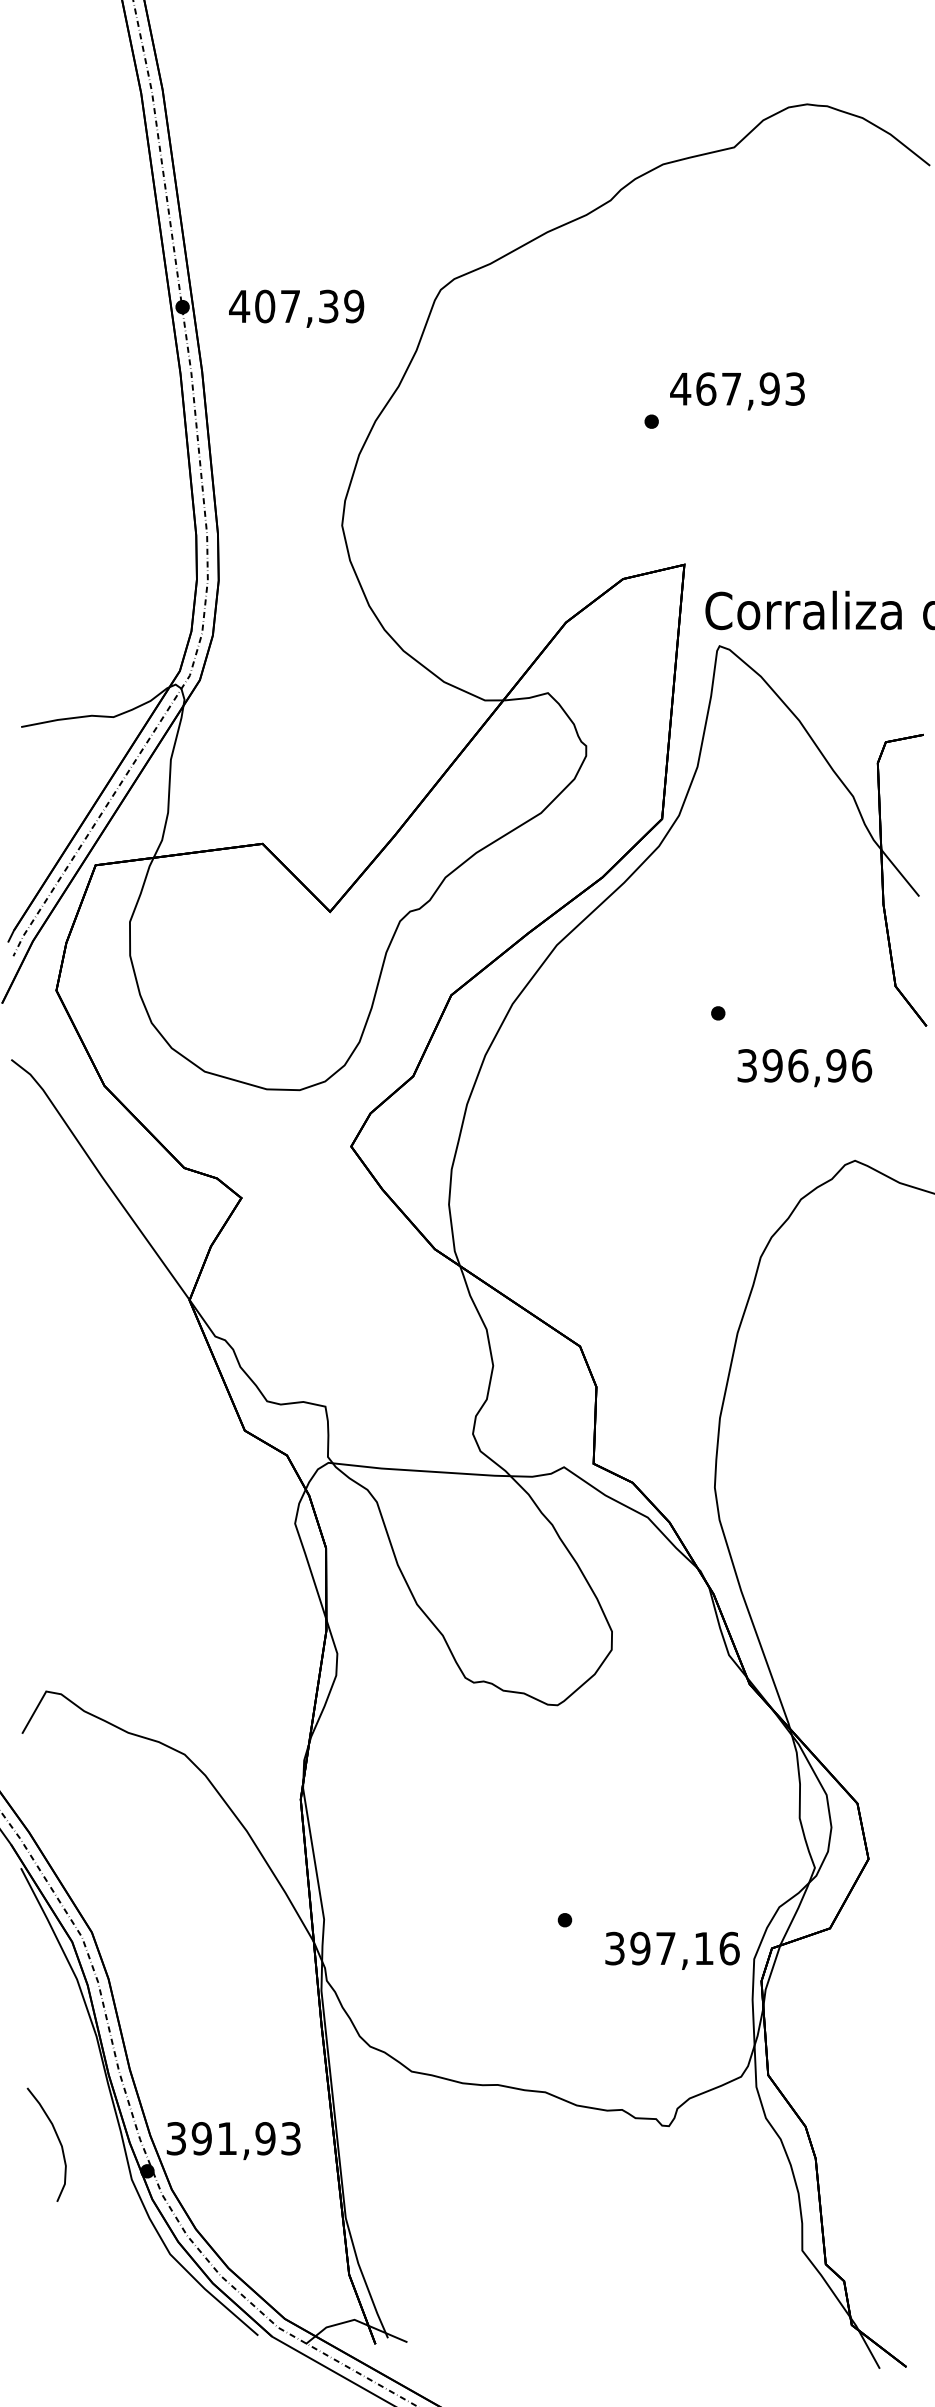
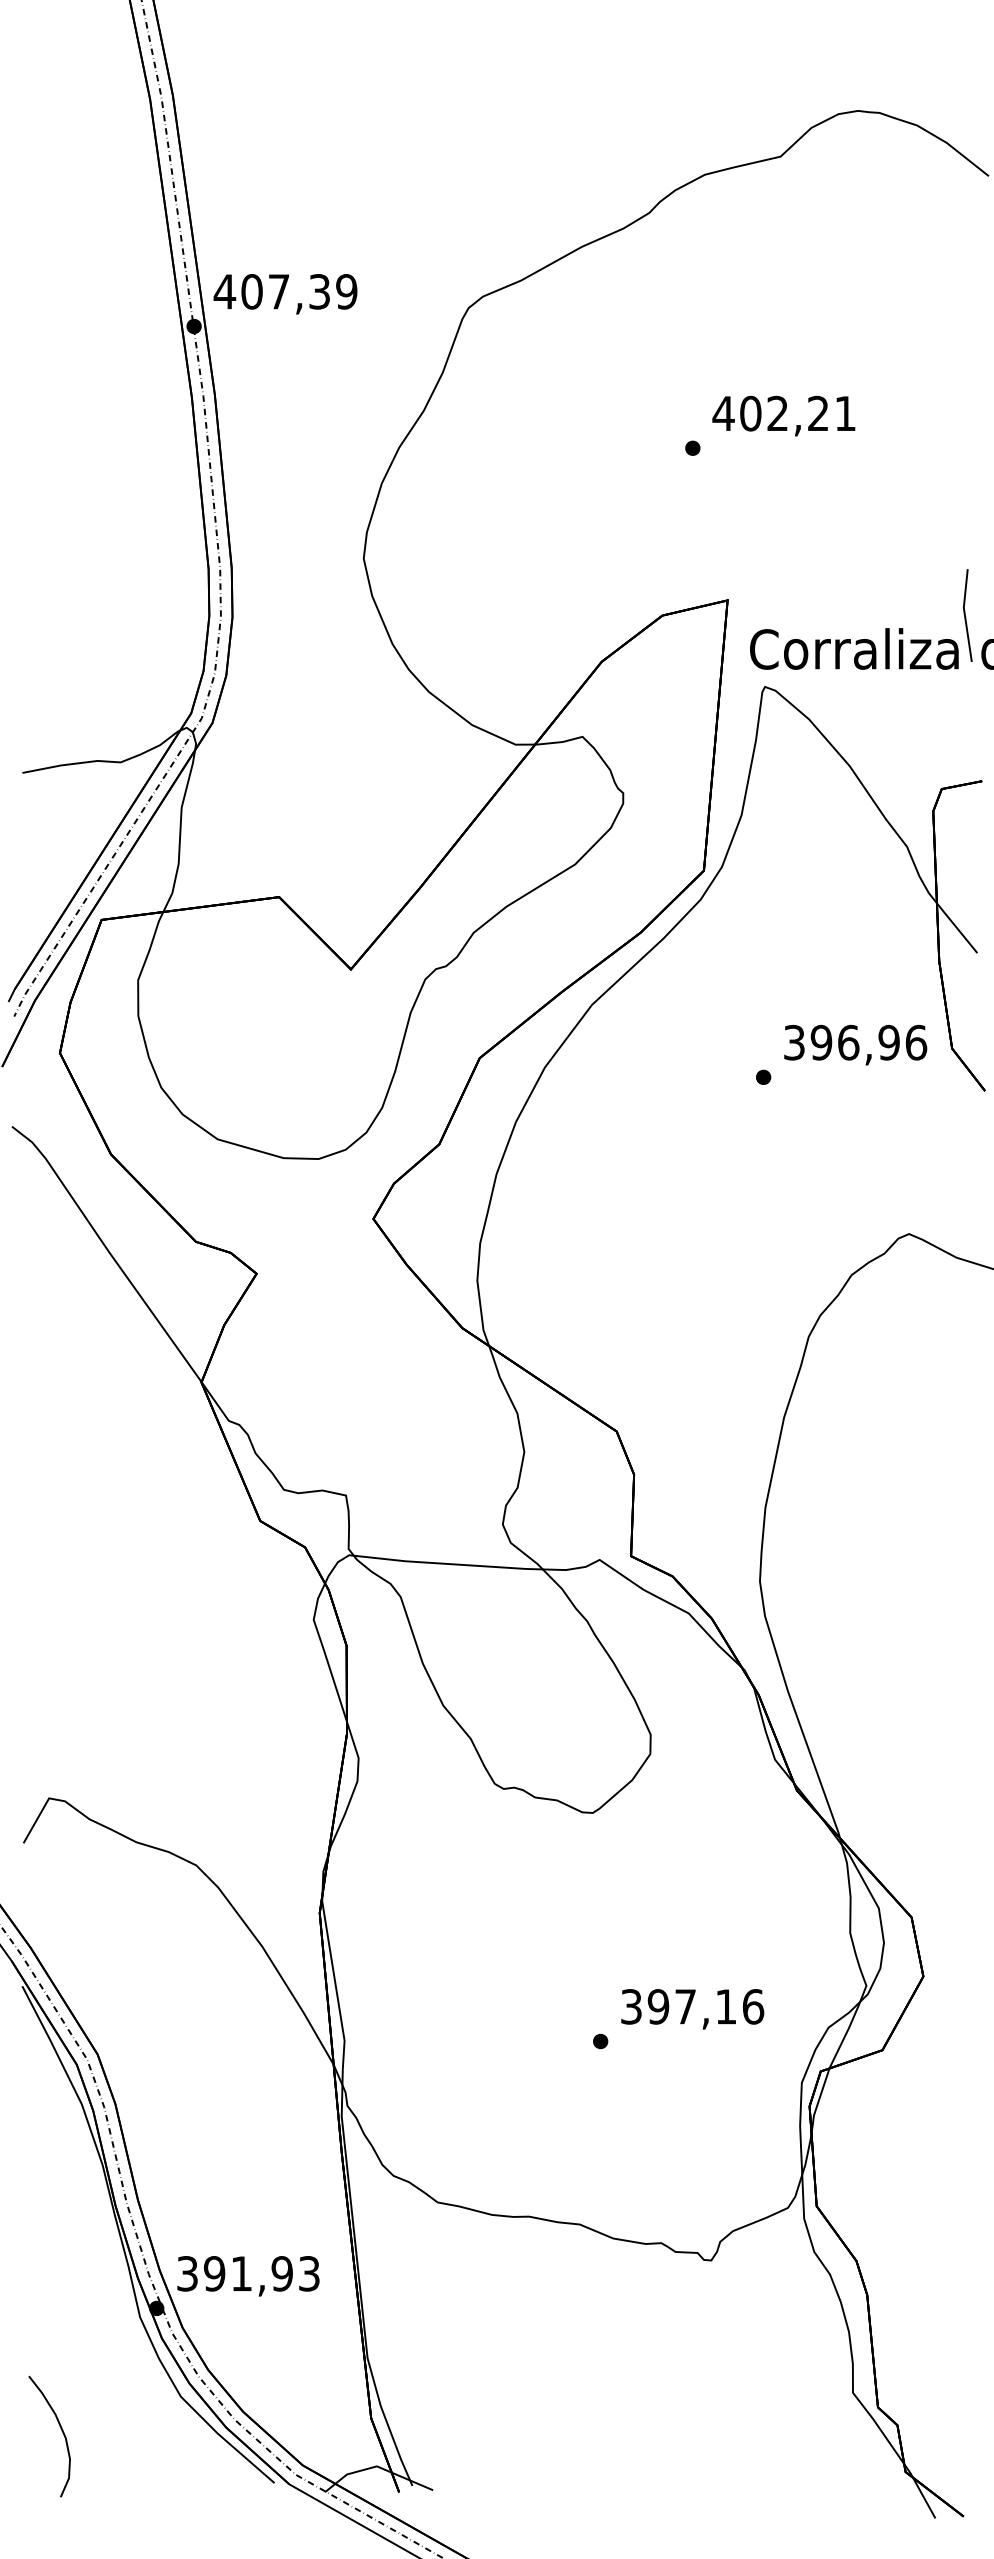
text: (296, 308) -> (285, 293), moved
text: (750, 388) -> (797, 412), 467,93 -> 402,21
line: (908, 578) -> (965, 615), added
text: (804, 1068) -> (855, 1045), moved
text: (672, 1950) -> (692, 2008), moved
curve: (58, 2141) -> (62, 2433), moved

